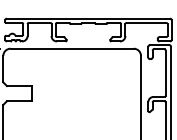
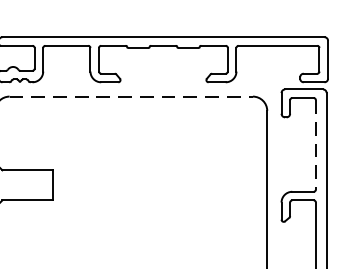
line: (72, 48) -> (131, 96), solid -> dashed
line: (165, 73) -> (315, 145), solid -> dashed

